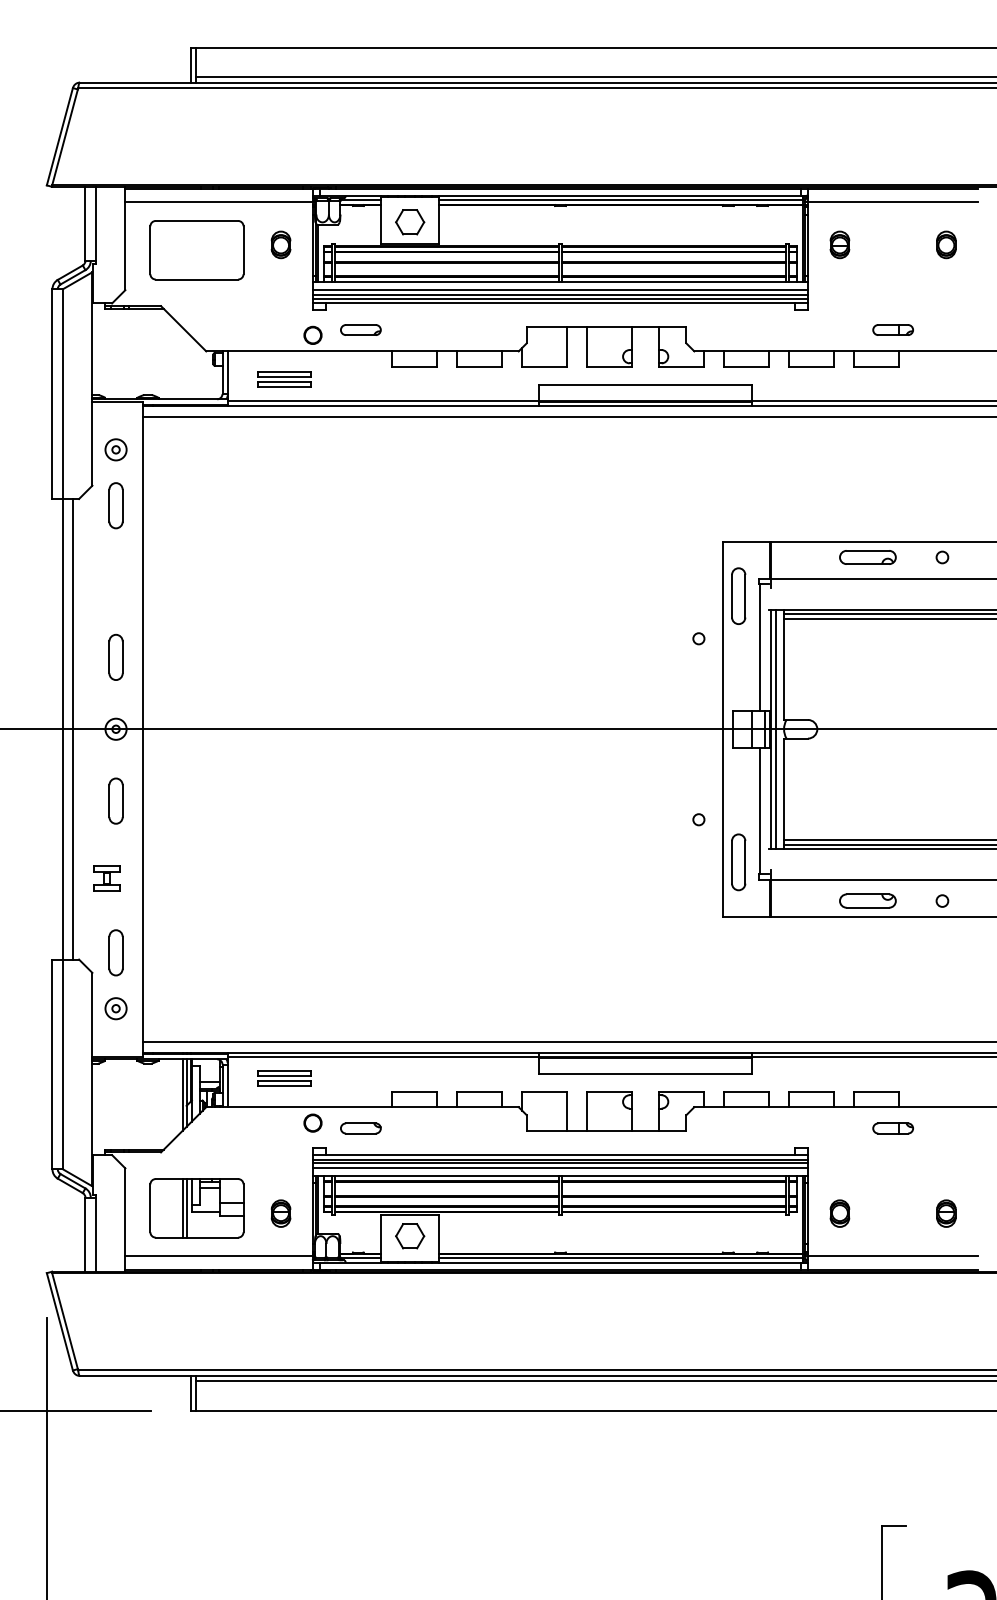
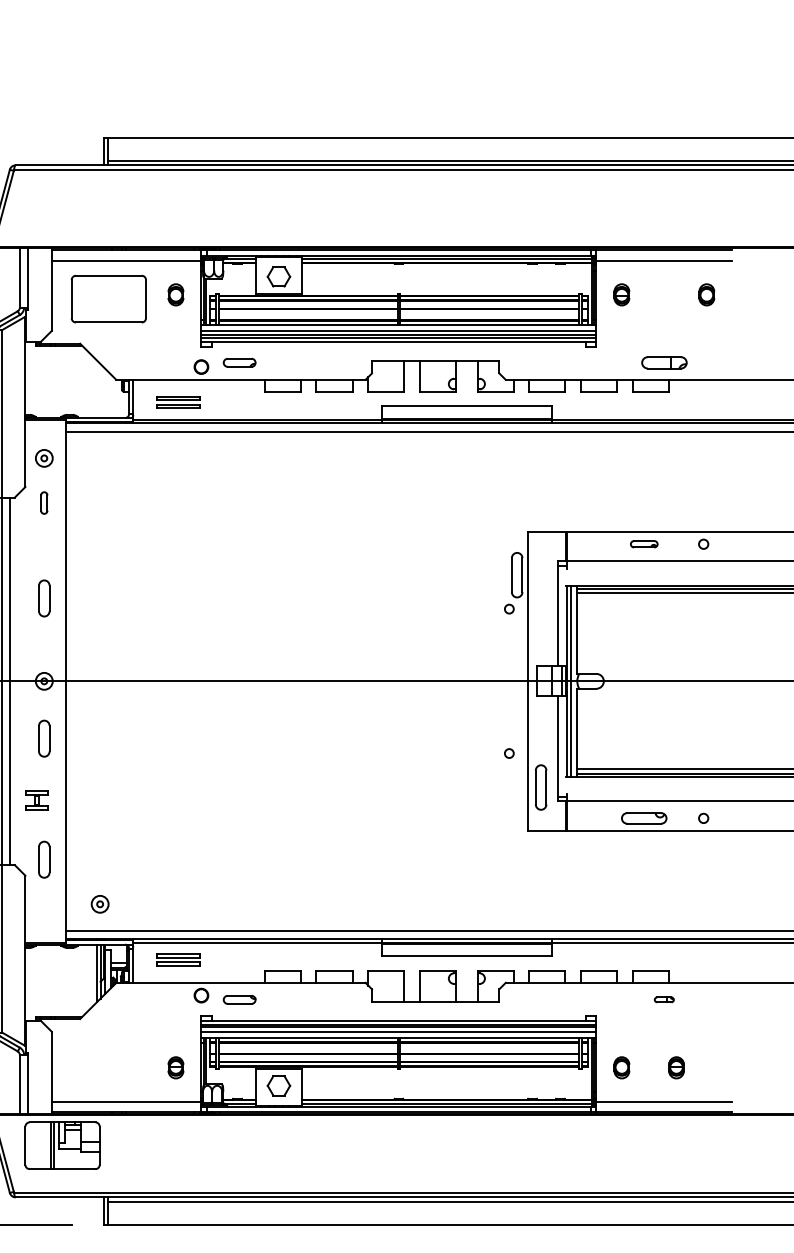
part: (892, 329) -> (663, 362), size x1.4
part: (115, 505) -> (43, 502), size x0.6
part: (867, 557) -> (643, 544), size x0.6
part: (738, 595) -> (517, 574), moved
part: (115, 656) -> (43, 597), moved
part: (115, 1008) -> (99, 904), moved
part: (892, 1128) -> (663, 999), size x0.6
part: (196, 1208) -> (62, 1145), moved
part: (946, 1213) -> (676, 1067), moved

